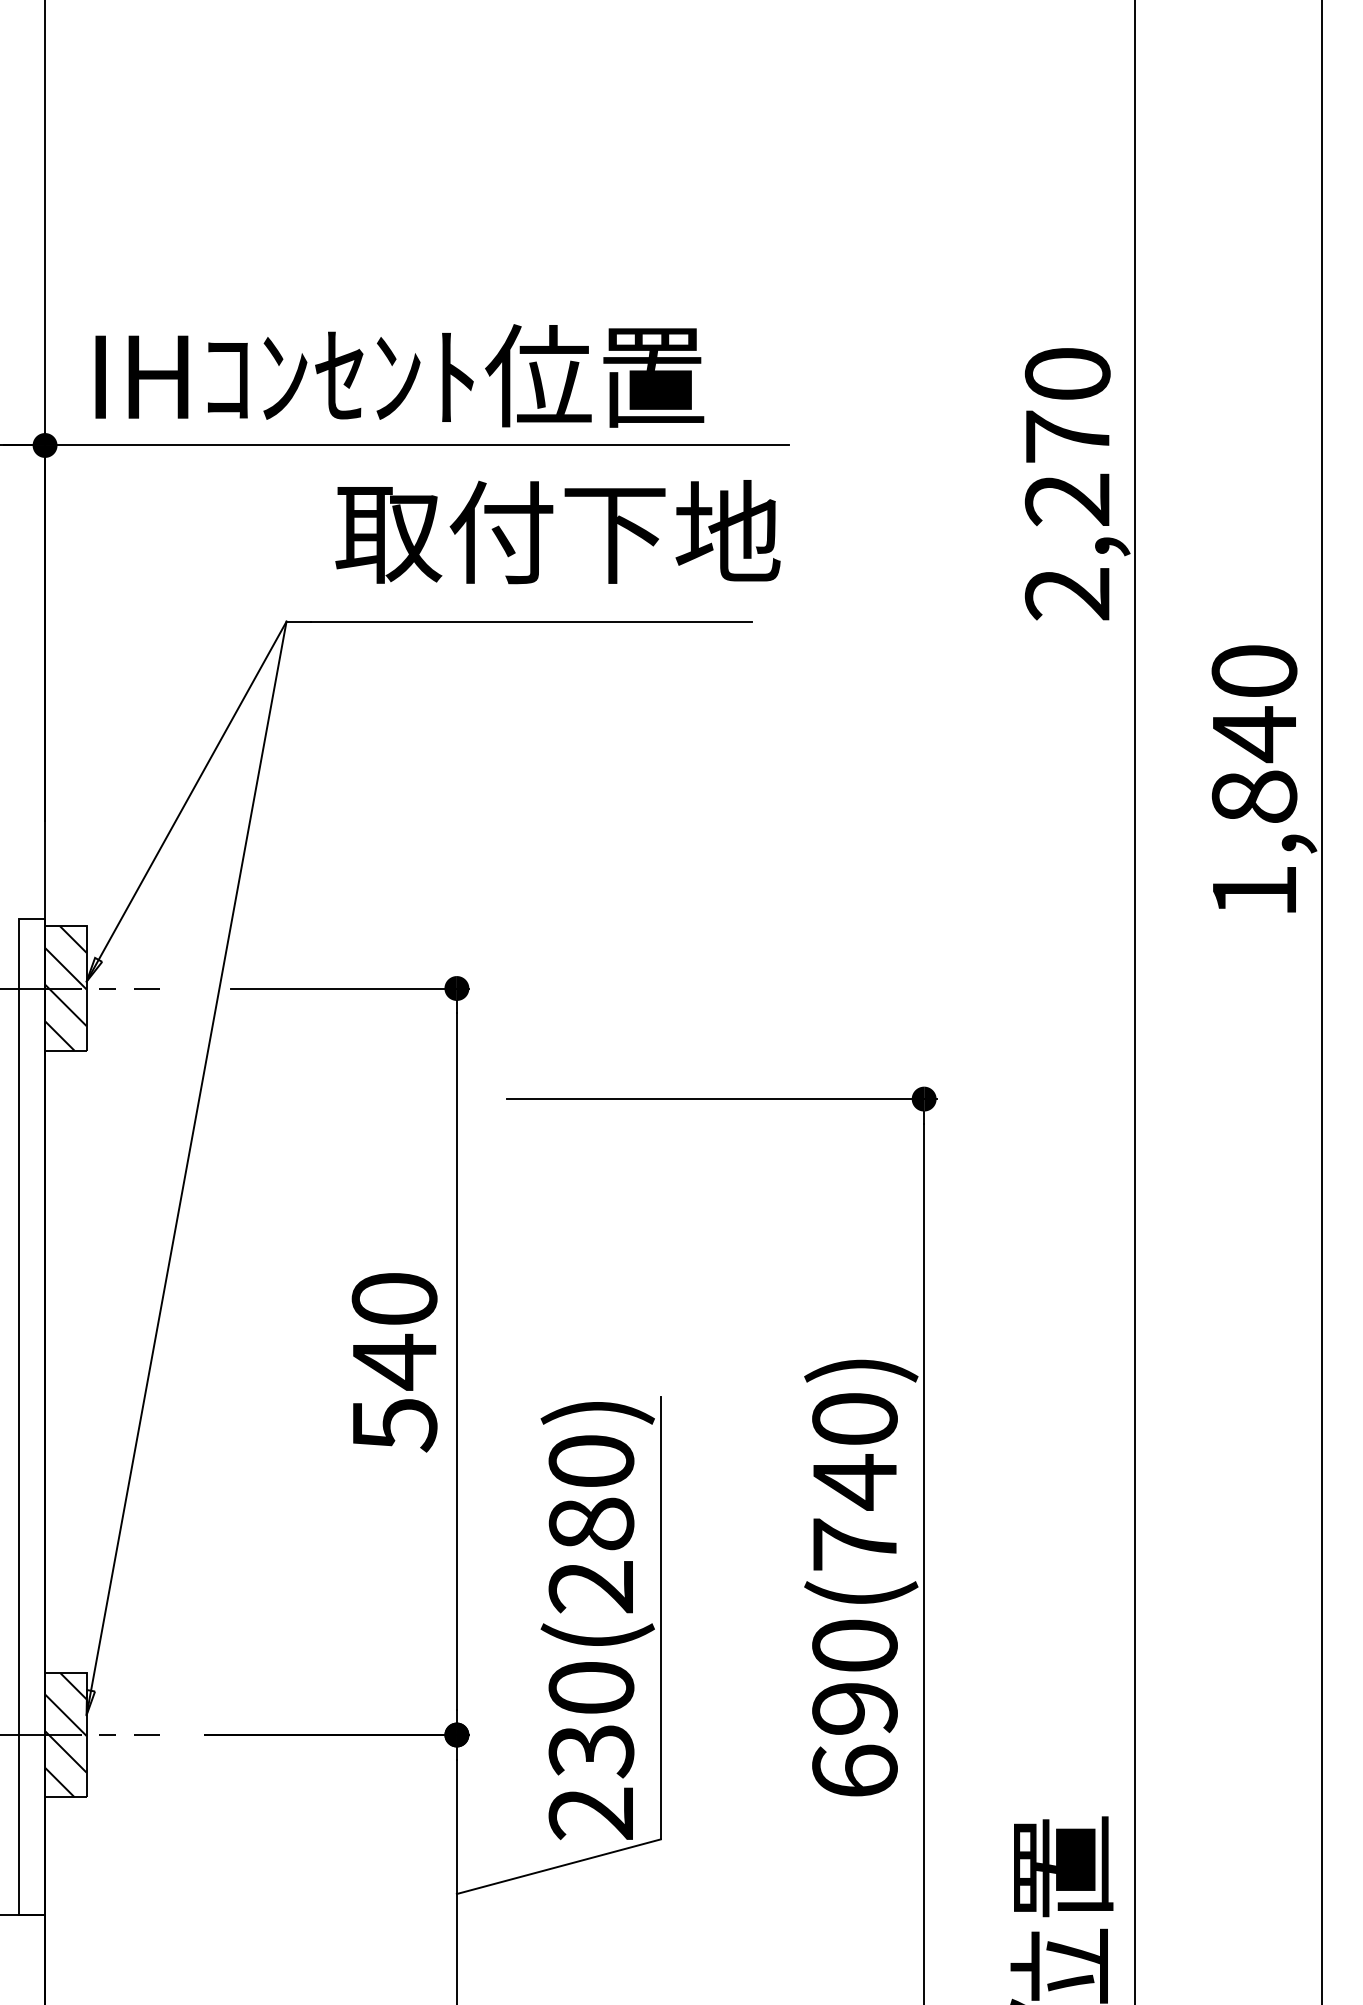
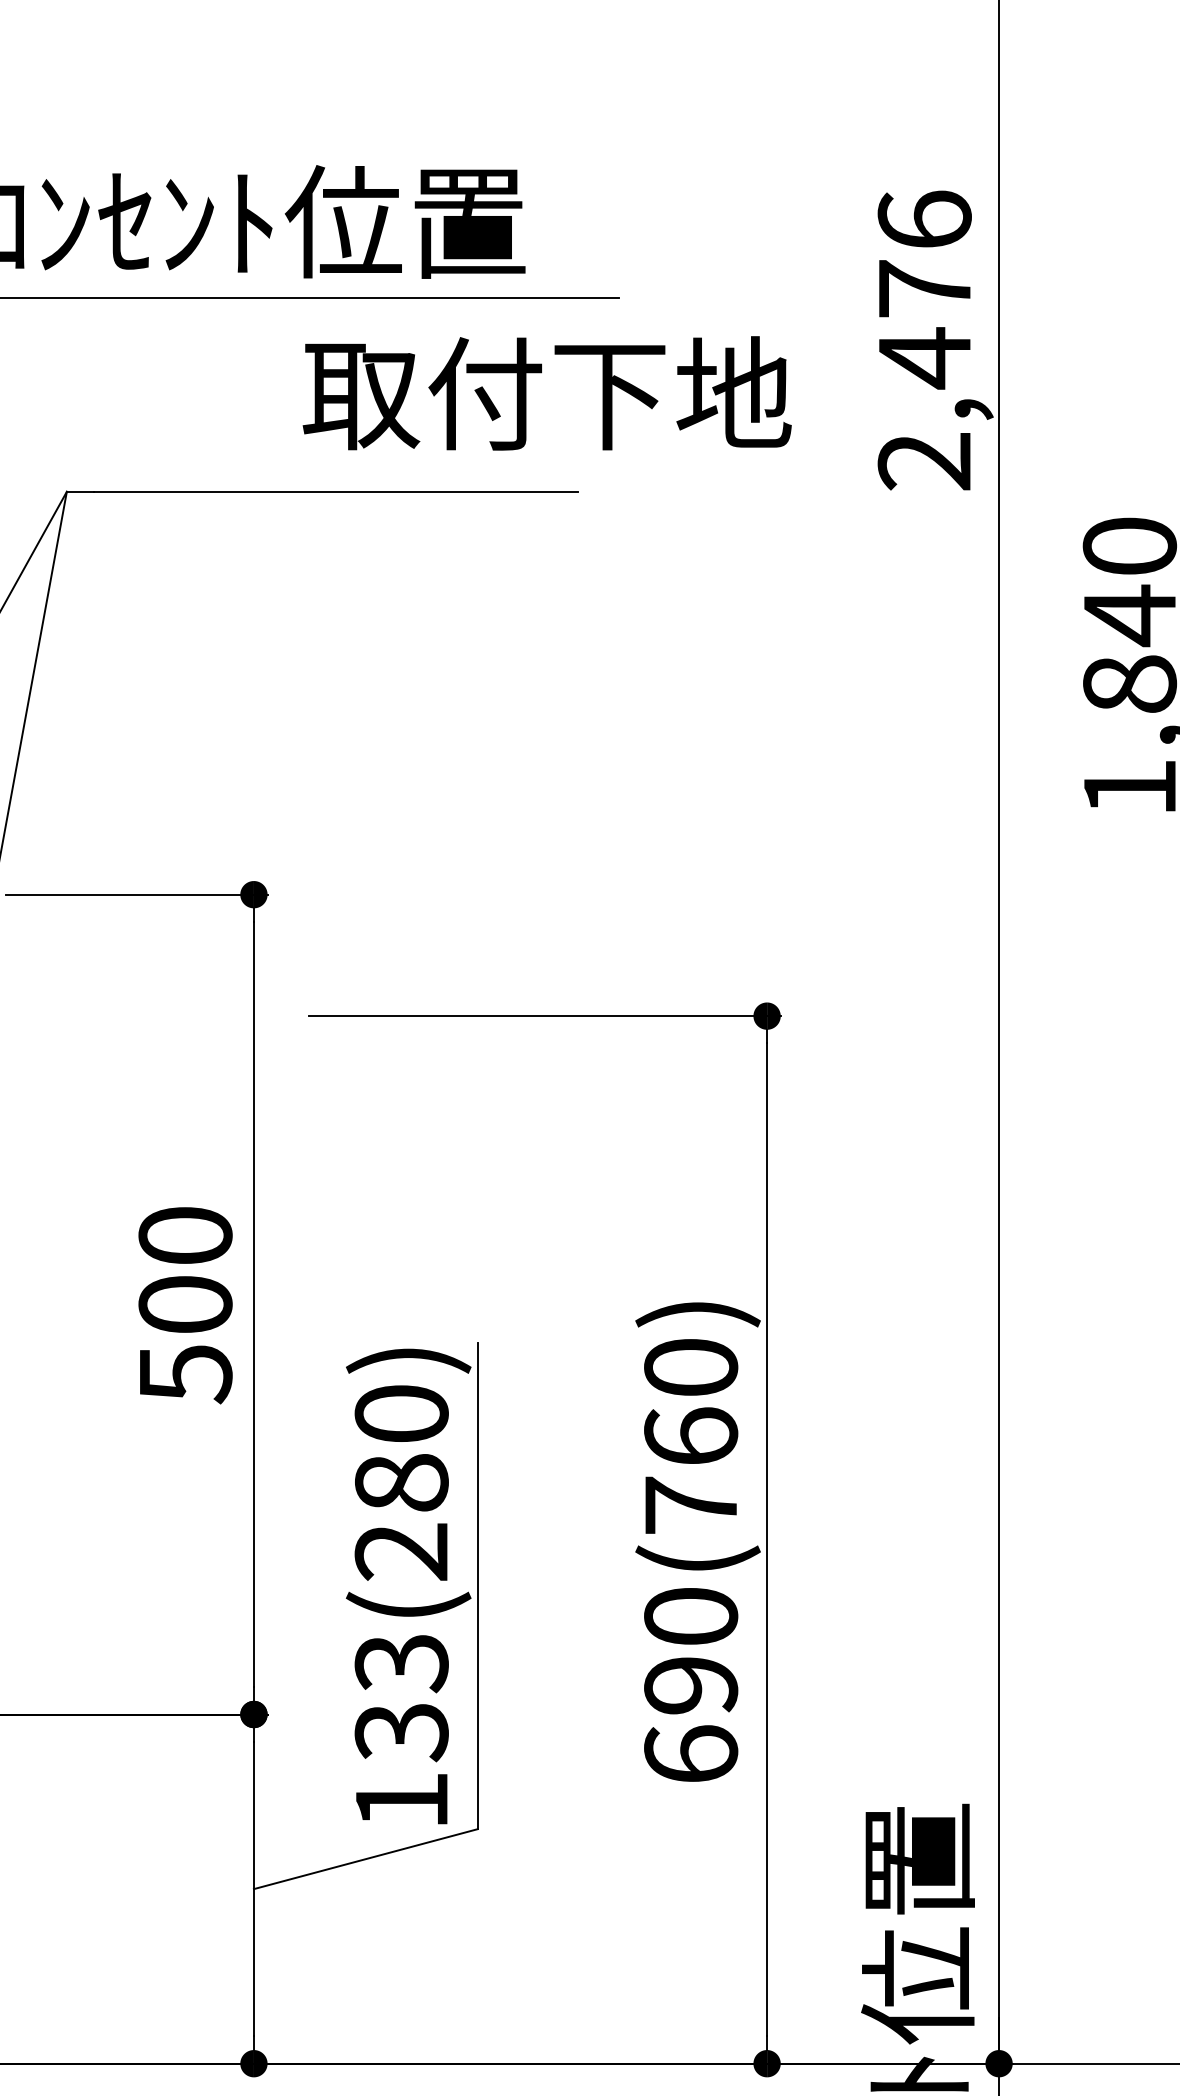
text: (1067, 437) -> (924, 289), 2,270 -> 2,476
text: (557, 532) -> (546, 393), moved
text: (394, 1361) -> (185, 1304), 540 -> 500
text: (854, 1482) -> (690, 1437), 690(740) -> 690(760)
text: (591, 1751) -> (401, 1732), 230(280) -> 133(280)

